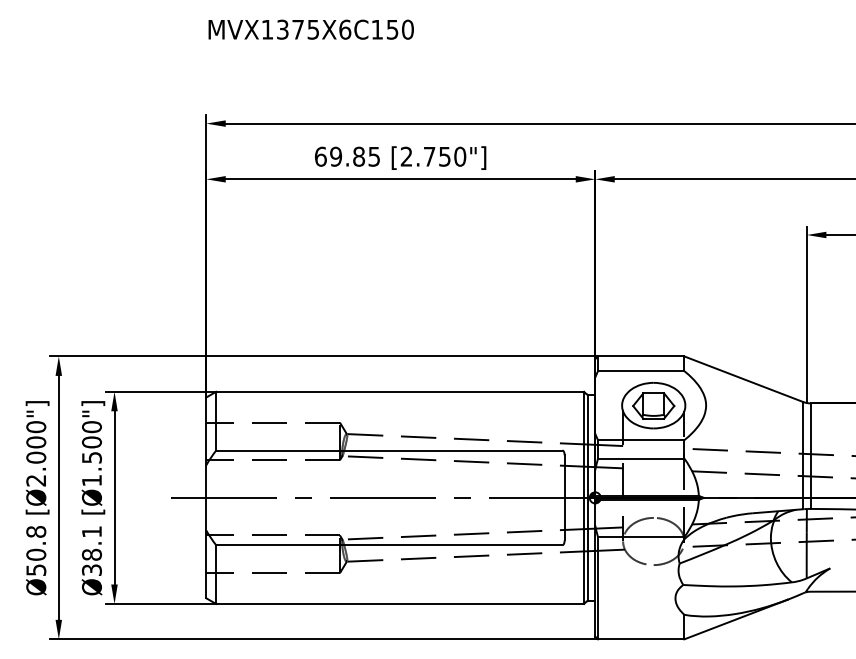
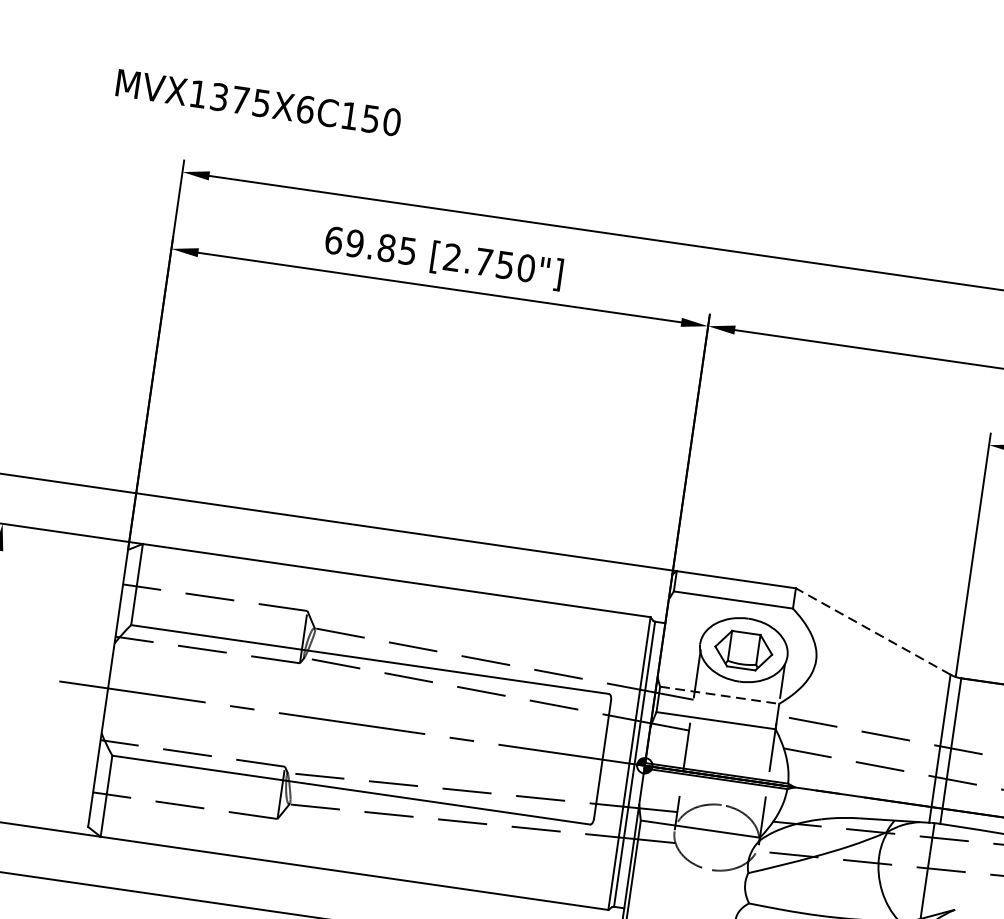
text: (310, 29) -> (257, 102), moved
line: (743, 379) -> (872, 631), solid -> dashed
line: (641, 440) -> (720, 695), solid -> dashed

